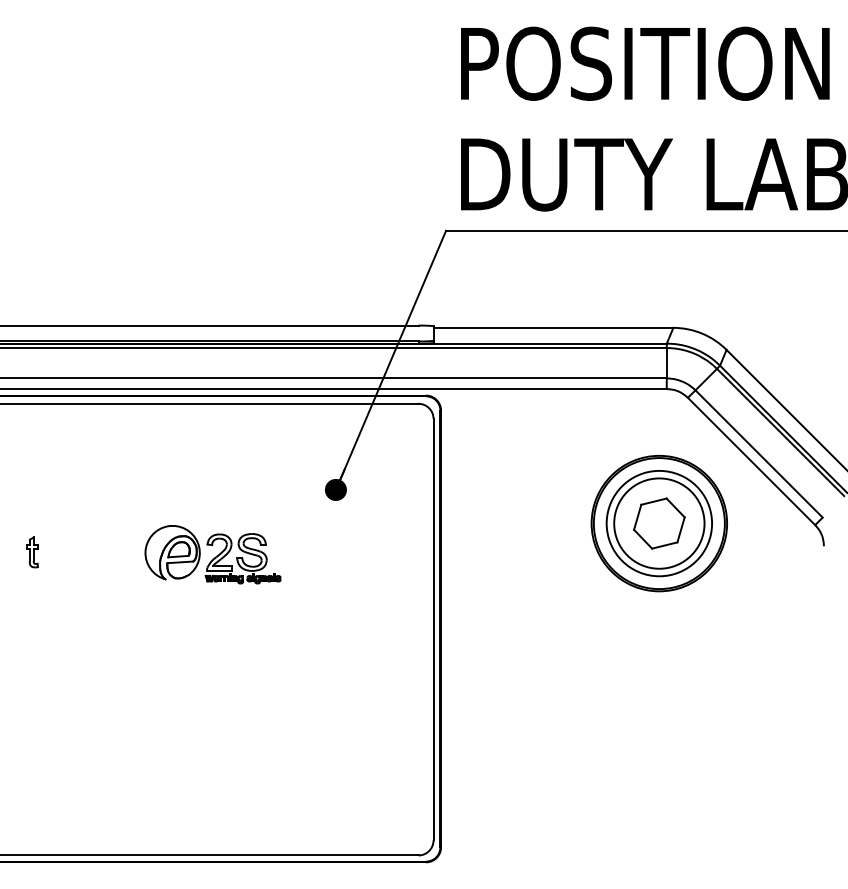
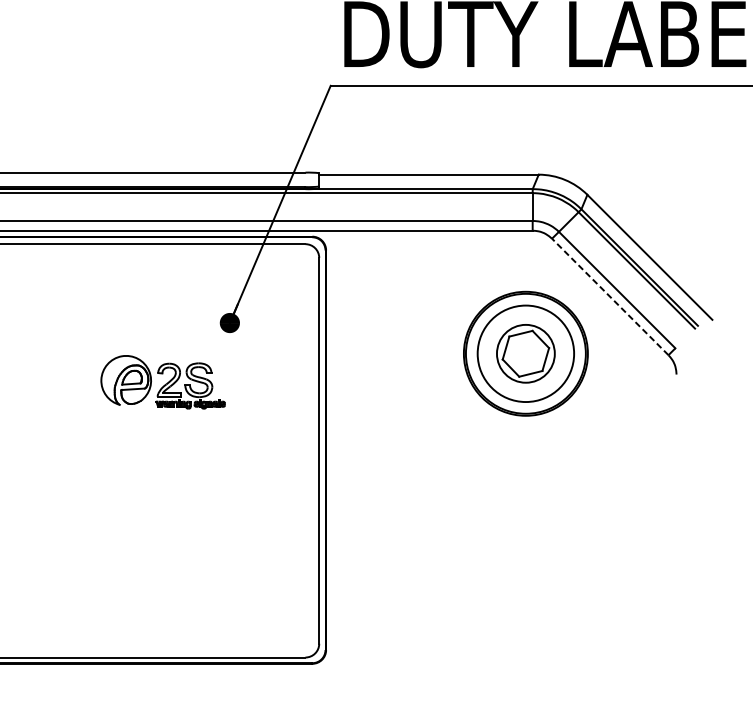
line: (751, 461) -> (610, 296), solid -> dashed
circle: (659, 523) -> (526, 353), size x0.7
part: (212, 554) -> (162, 382), moved

